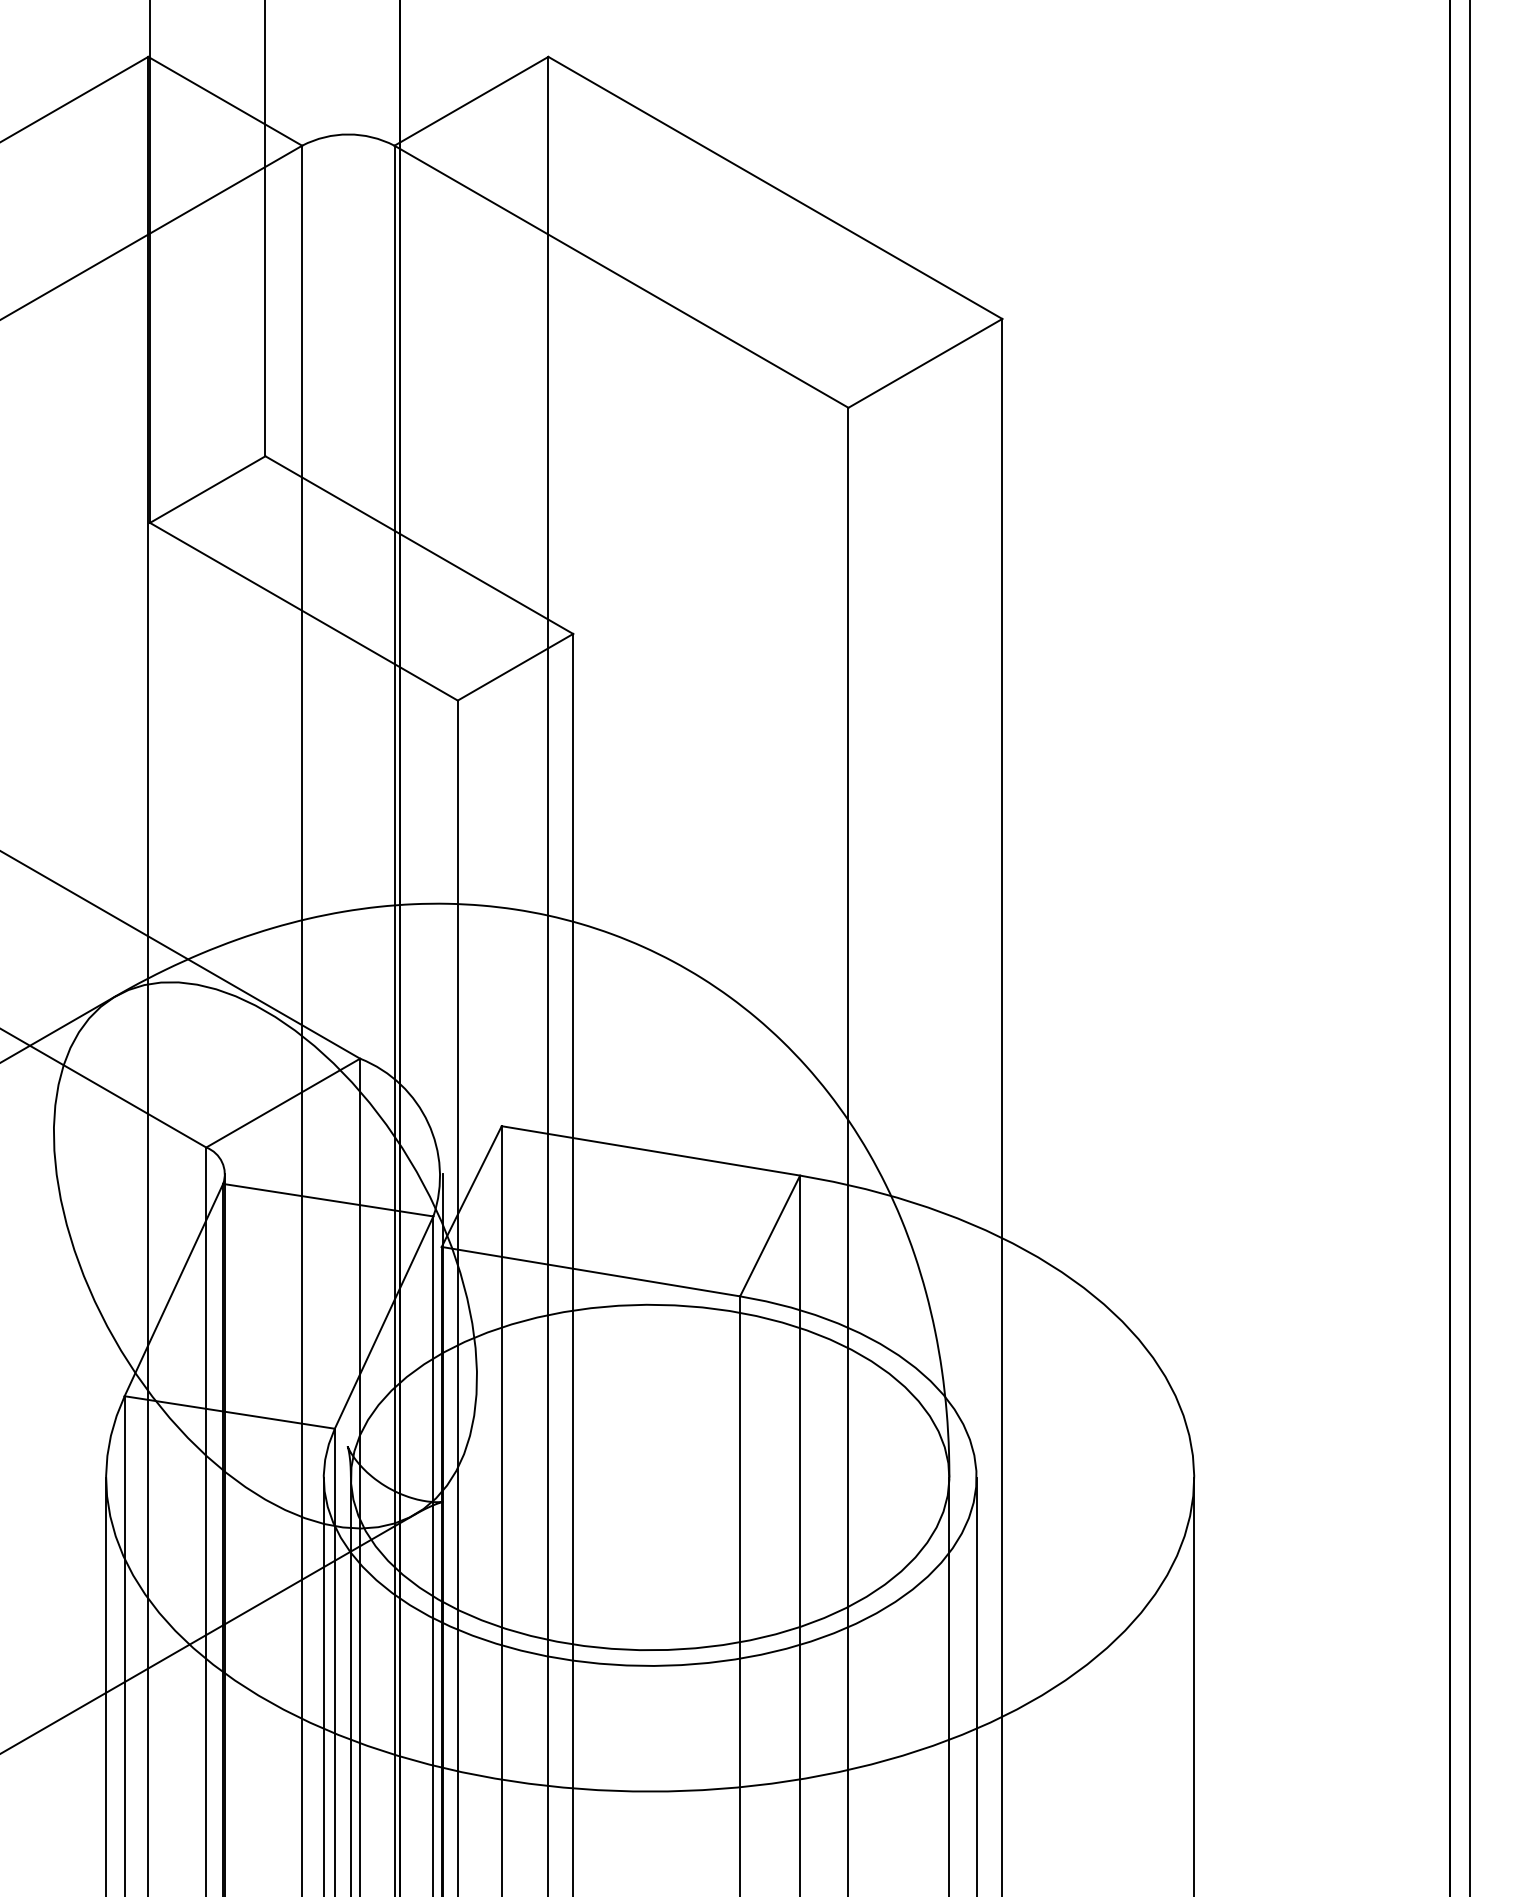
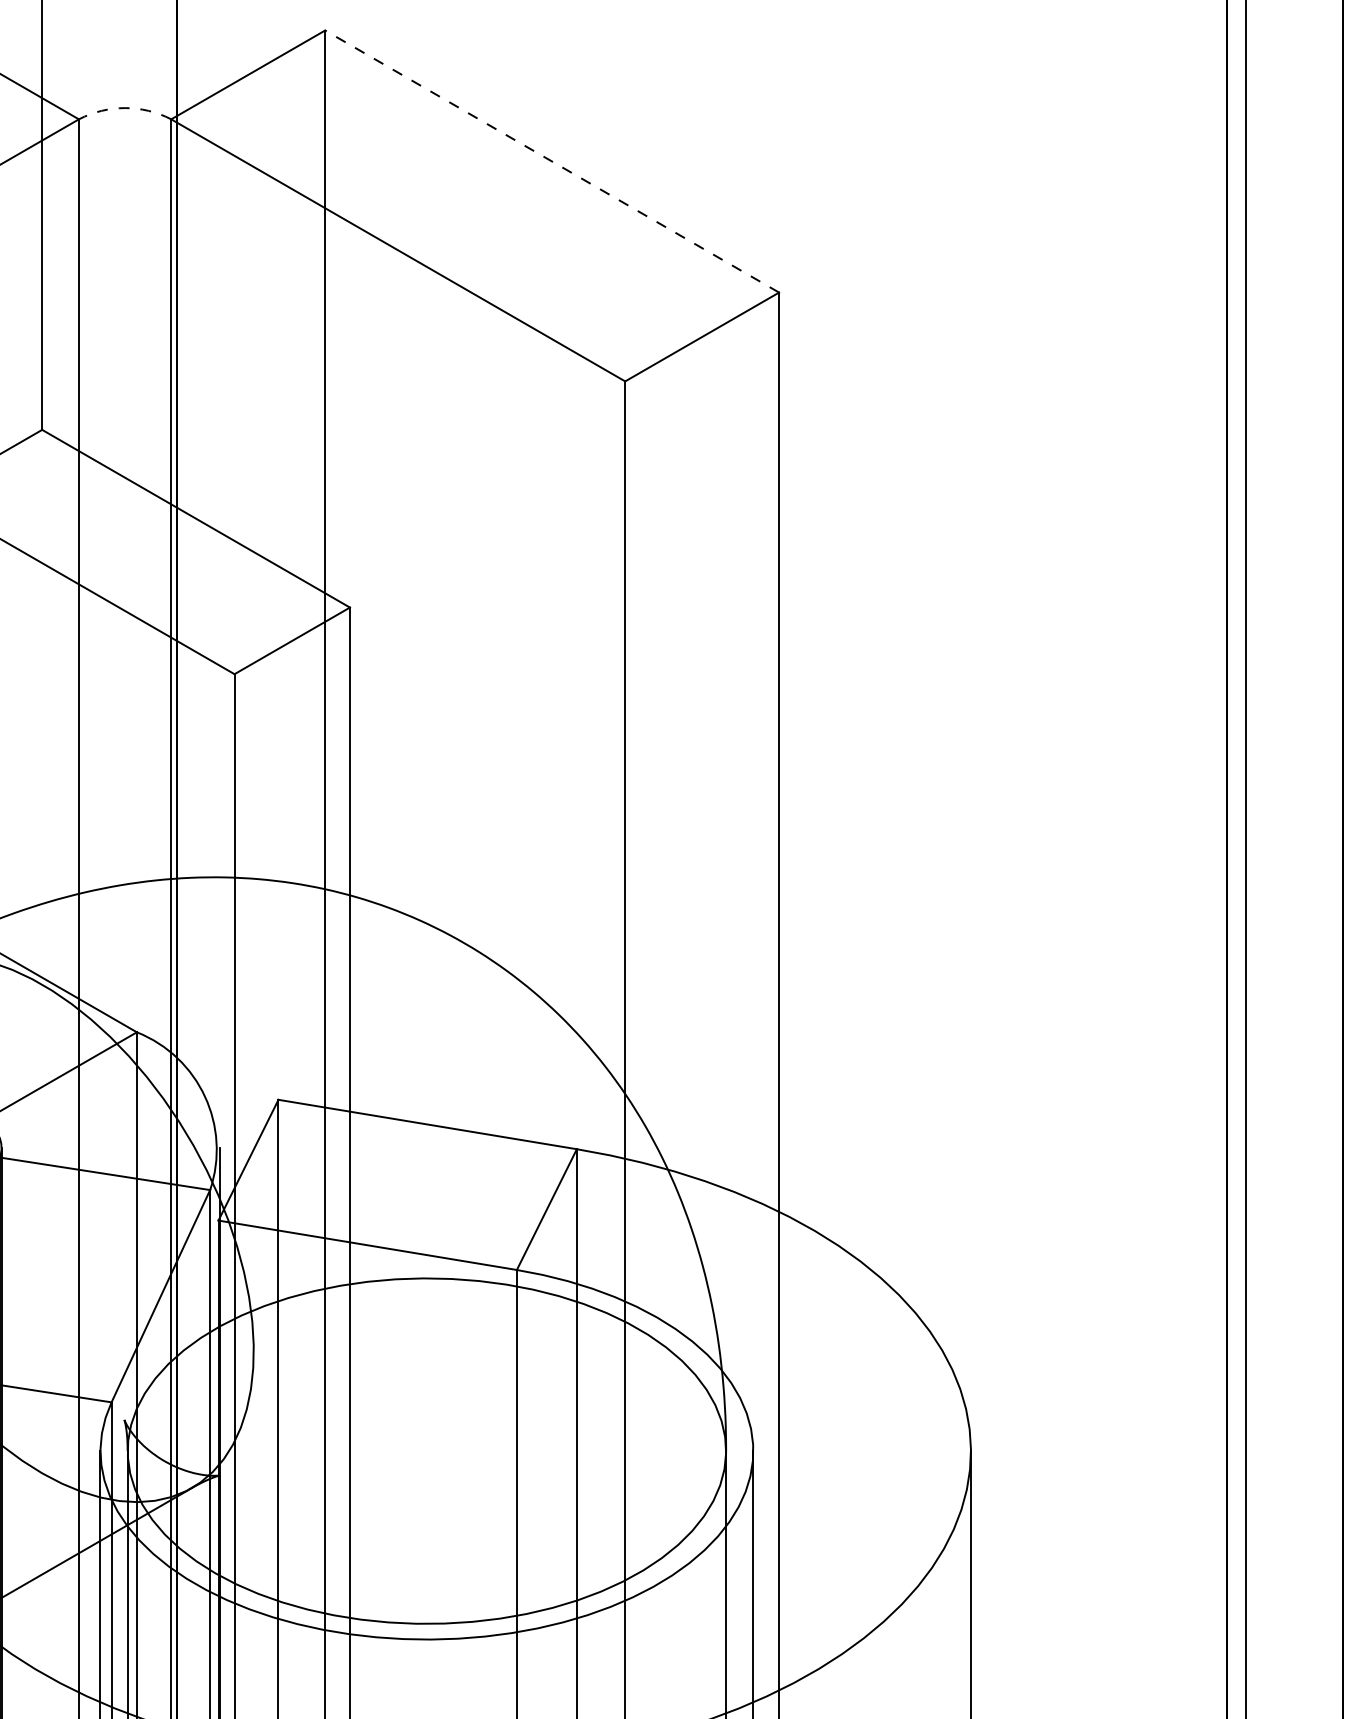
arc: (348, 134) -> (125, 108), solid -> dashed
line: (774, 187) -> (551, 161), solid -> dashed

